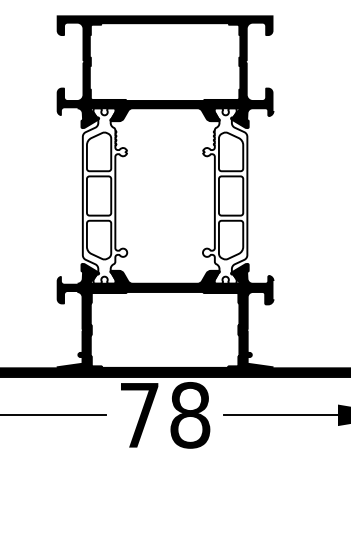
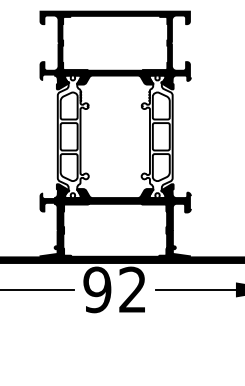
text: (164, 414) -> (114, 289), 78 -> 92

